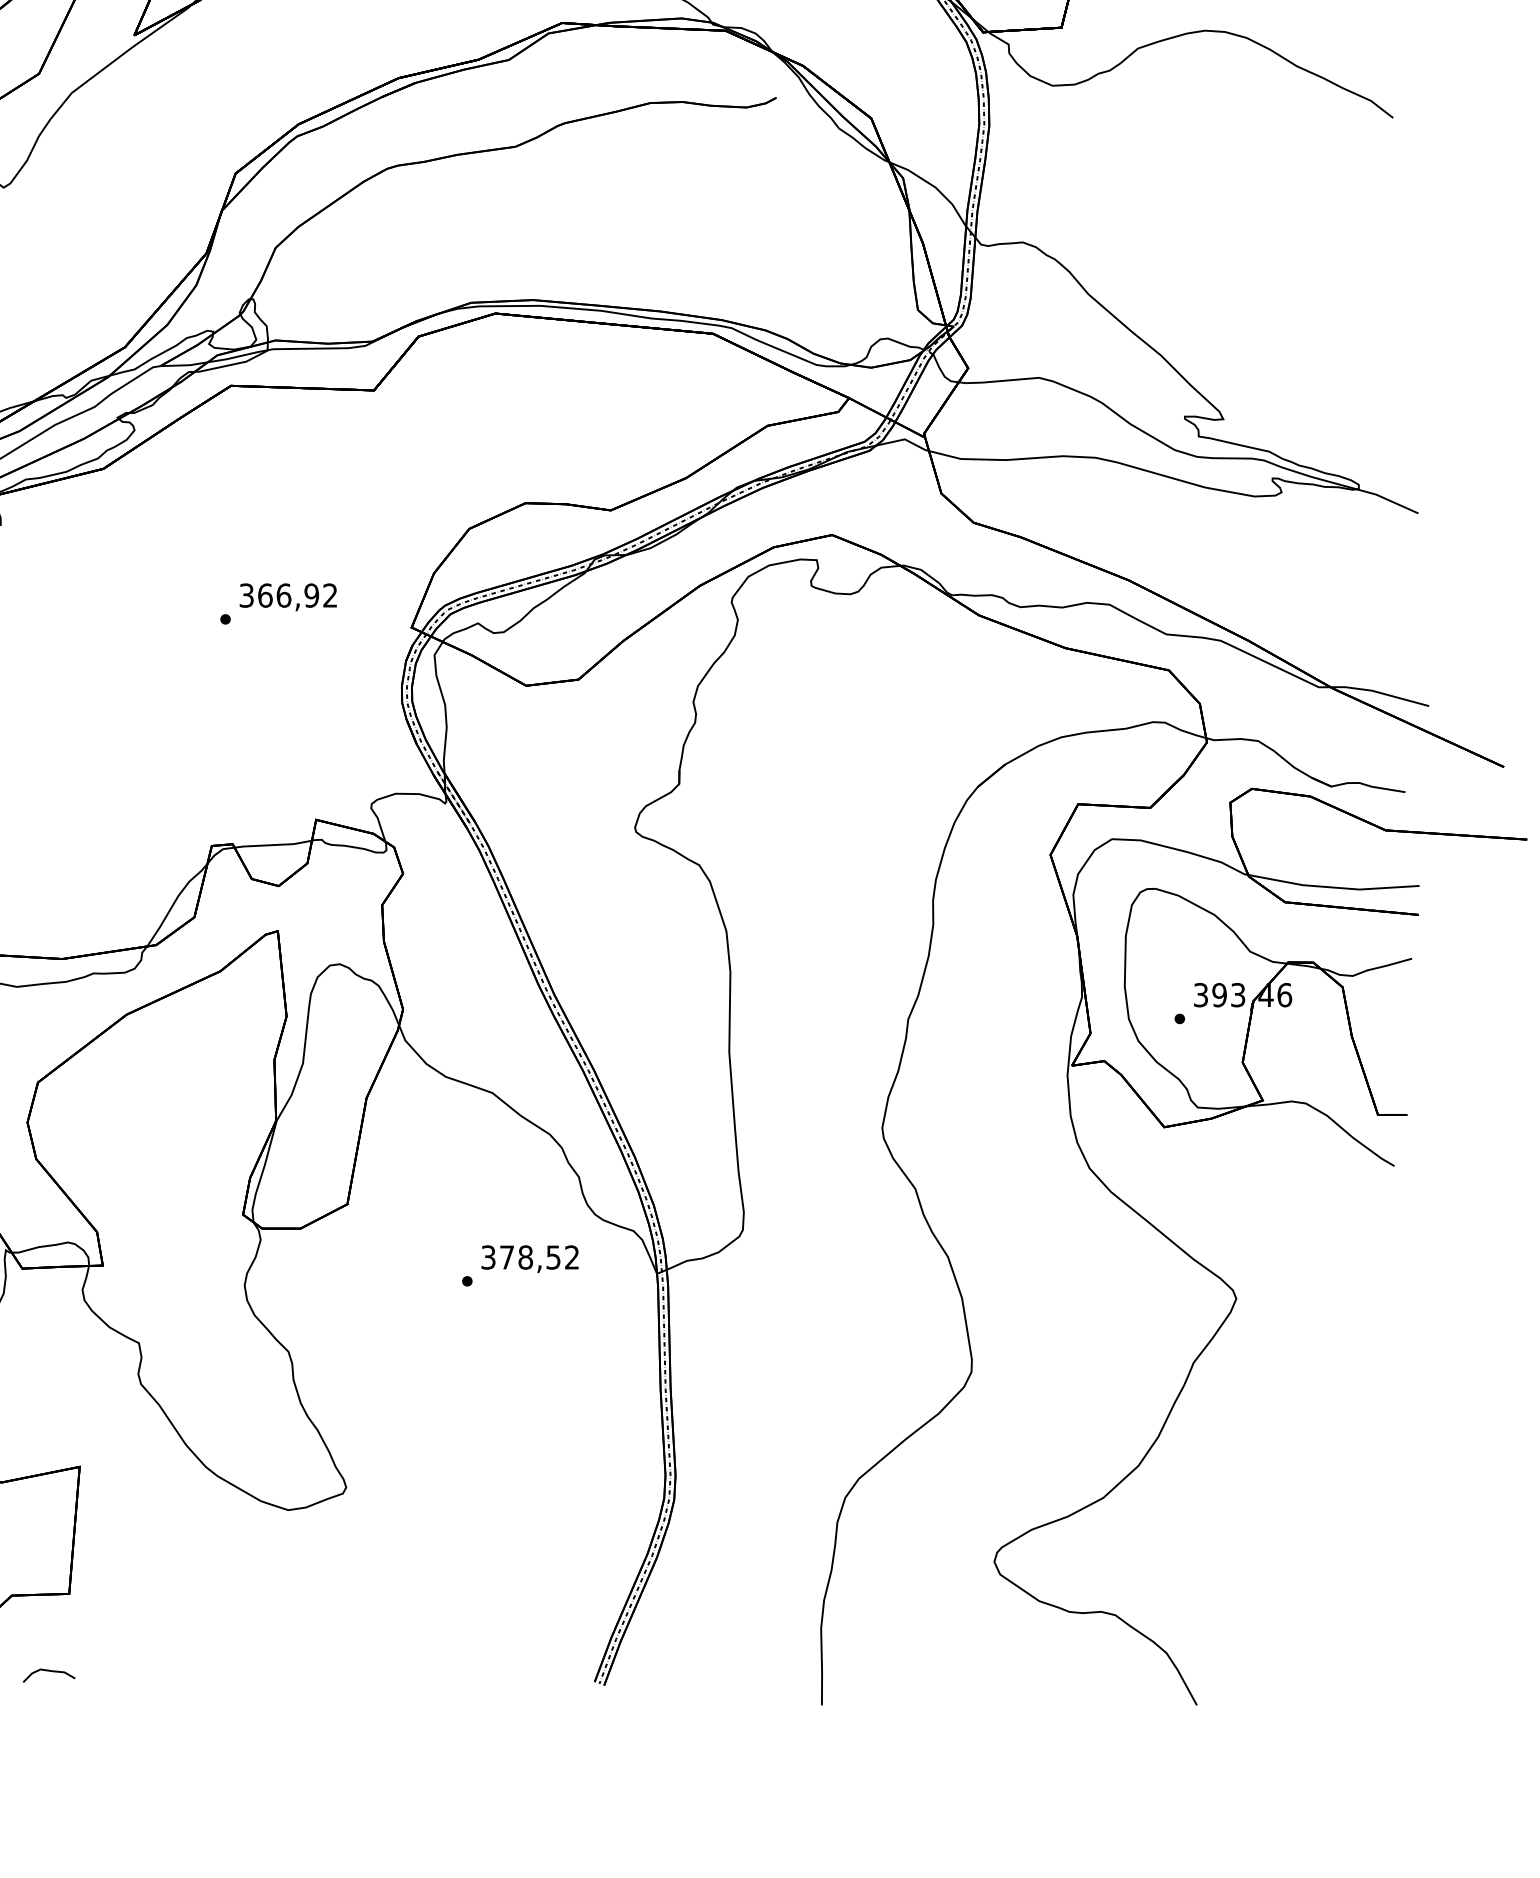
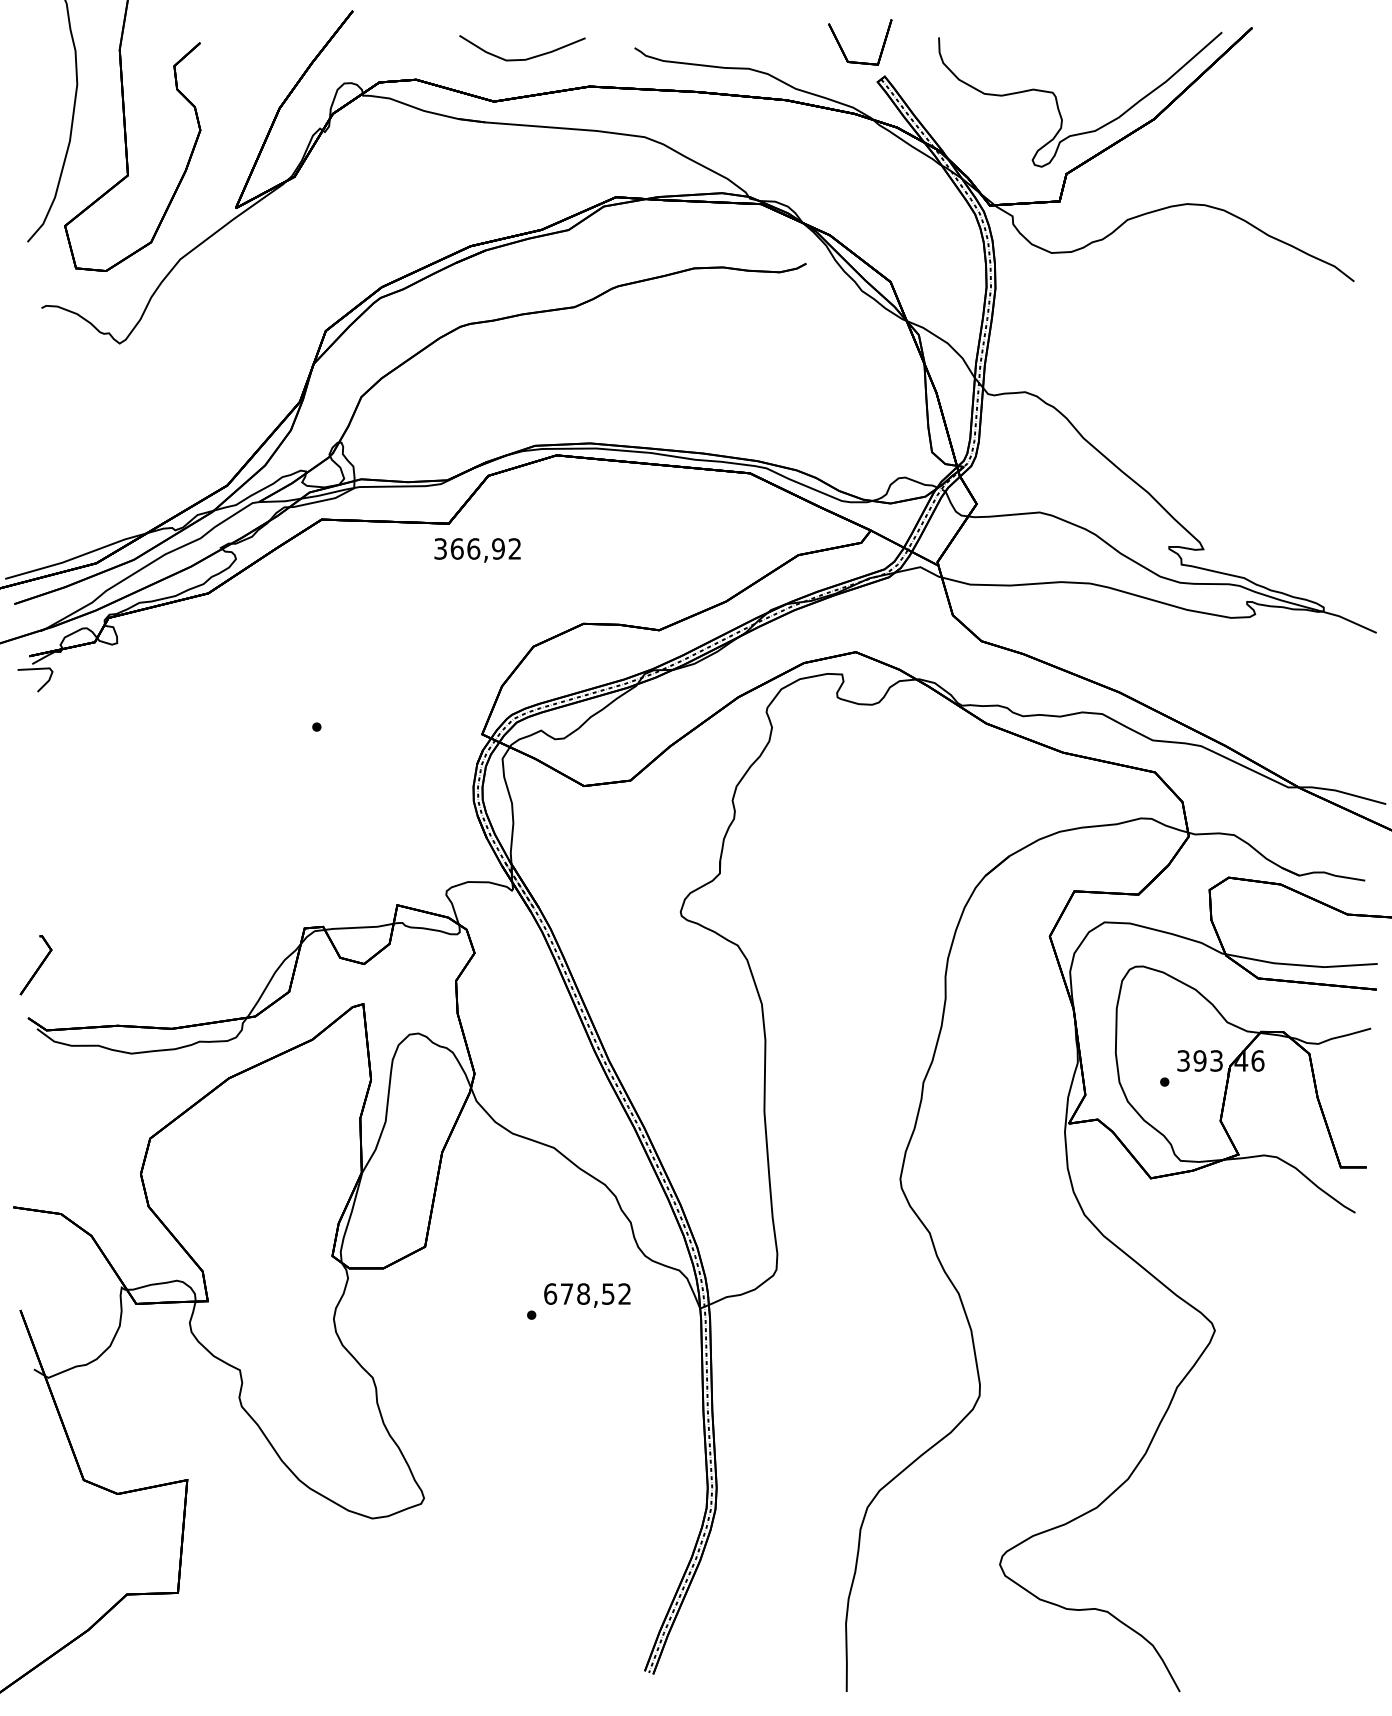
text: (288, 597) -> (477, 550), moved
text: (488, 1256) -> (550, 1293), 378,52 -> 678,52
curve: (49, 1672) -> (160, 1662), removed

